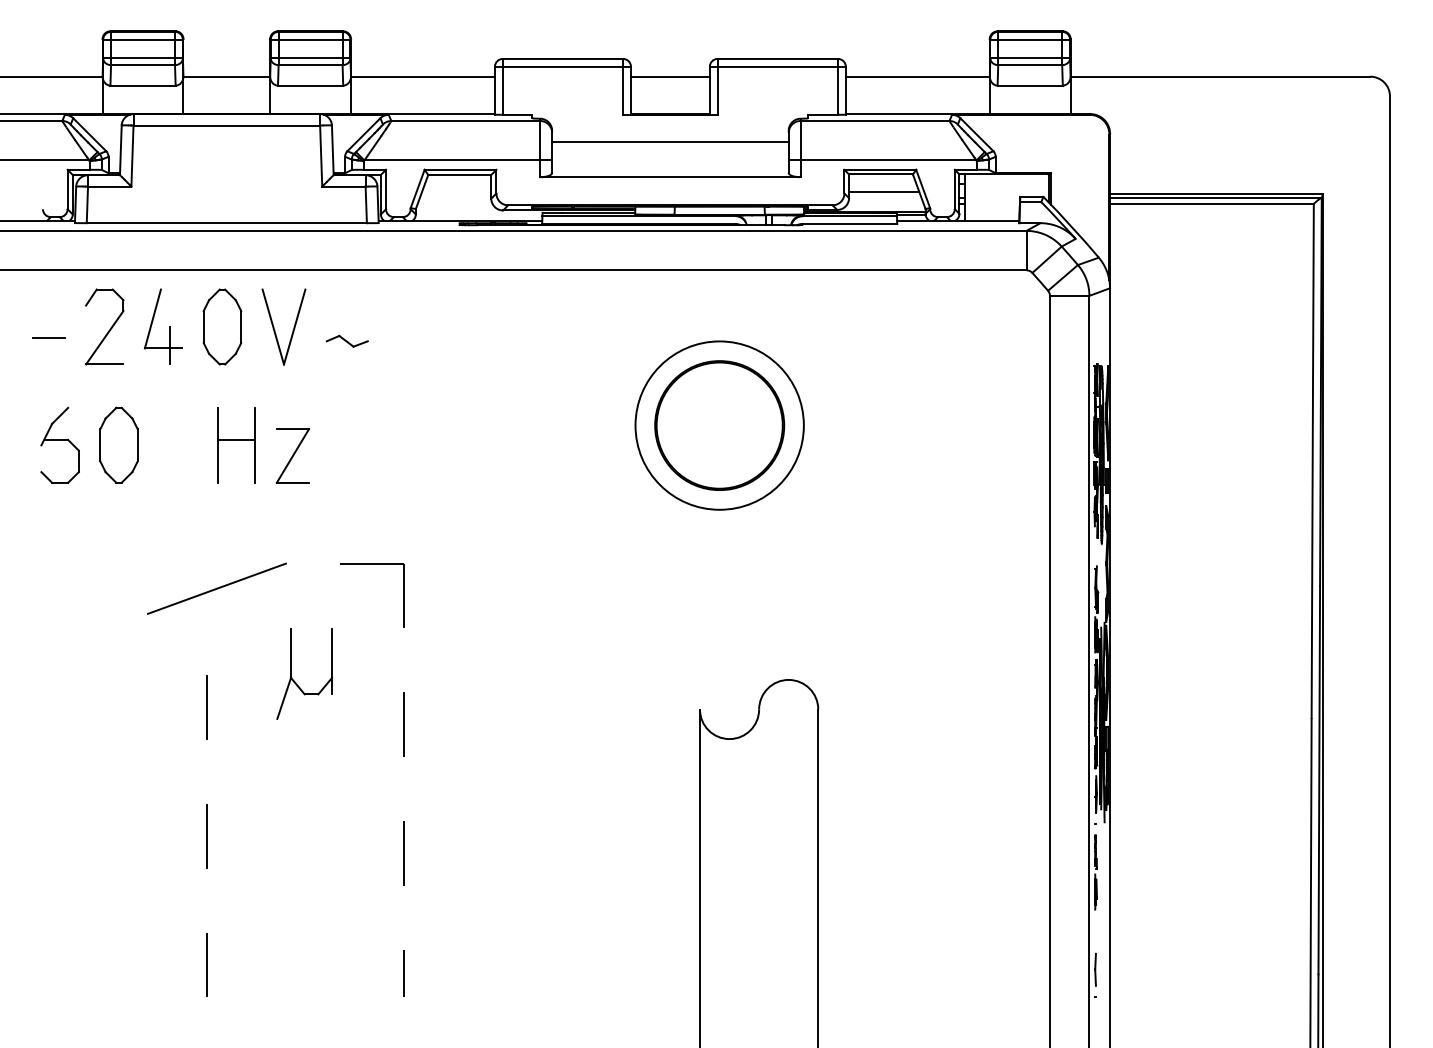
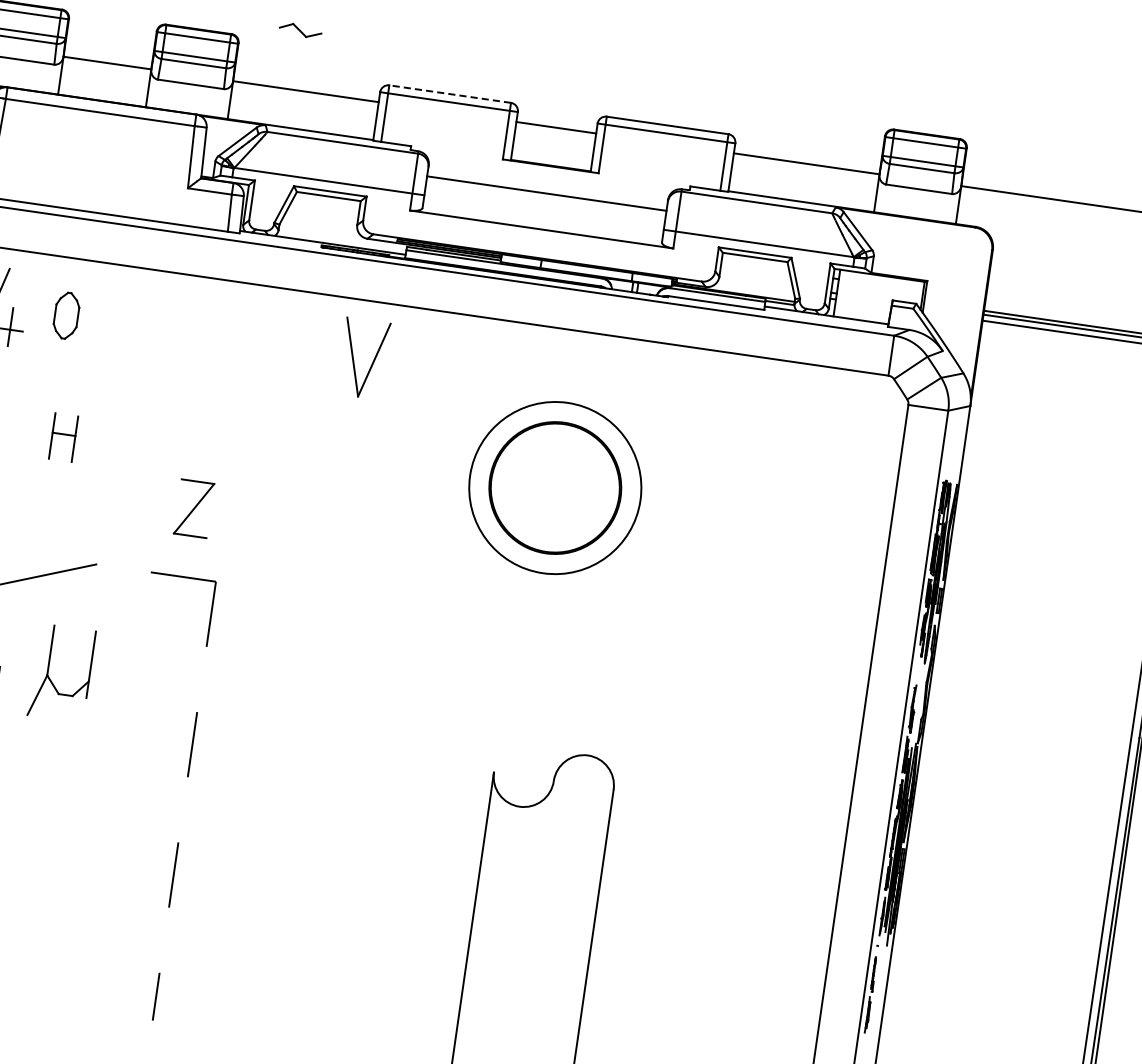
line: (562, 58) -> (449, 93), solid -> dashed
line: (884, 192) -> (756, 276), removed
part: (222, 326) -> (66, 315), size x0.6
part: (275, 330) -> (354, 360), moved
part: (346, 340) -> (299, 29), moved
part: (236, 445) -> (63, 437), size x0.6
part: (292, 455) -> (193, 508), moved
part: (295, 681) -> (51, 679), moved

